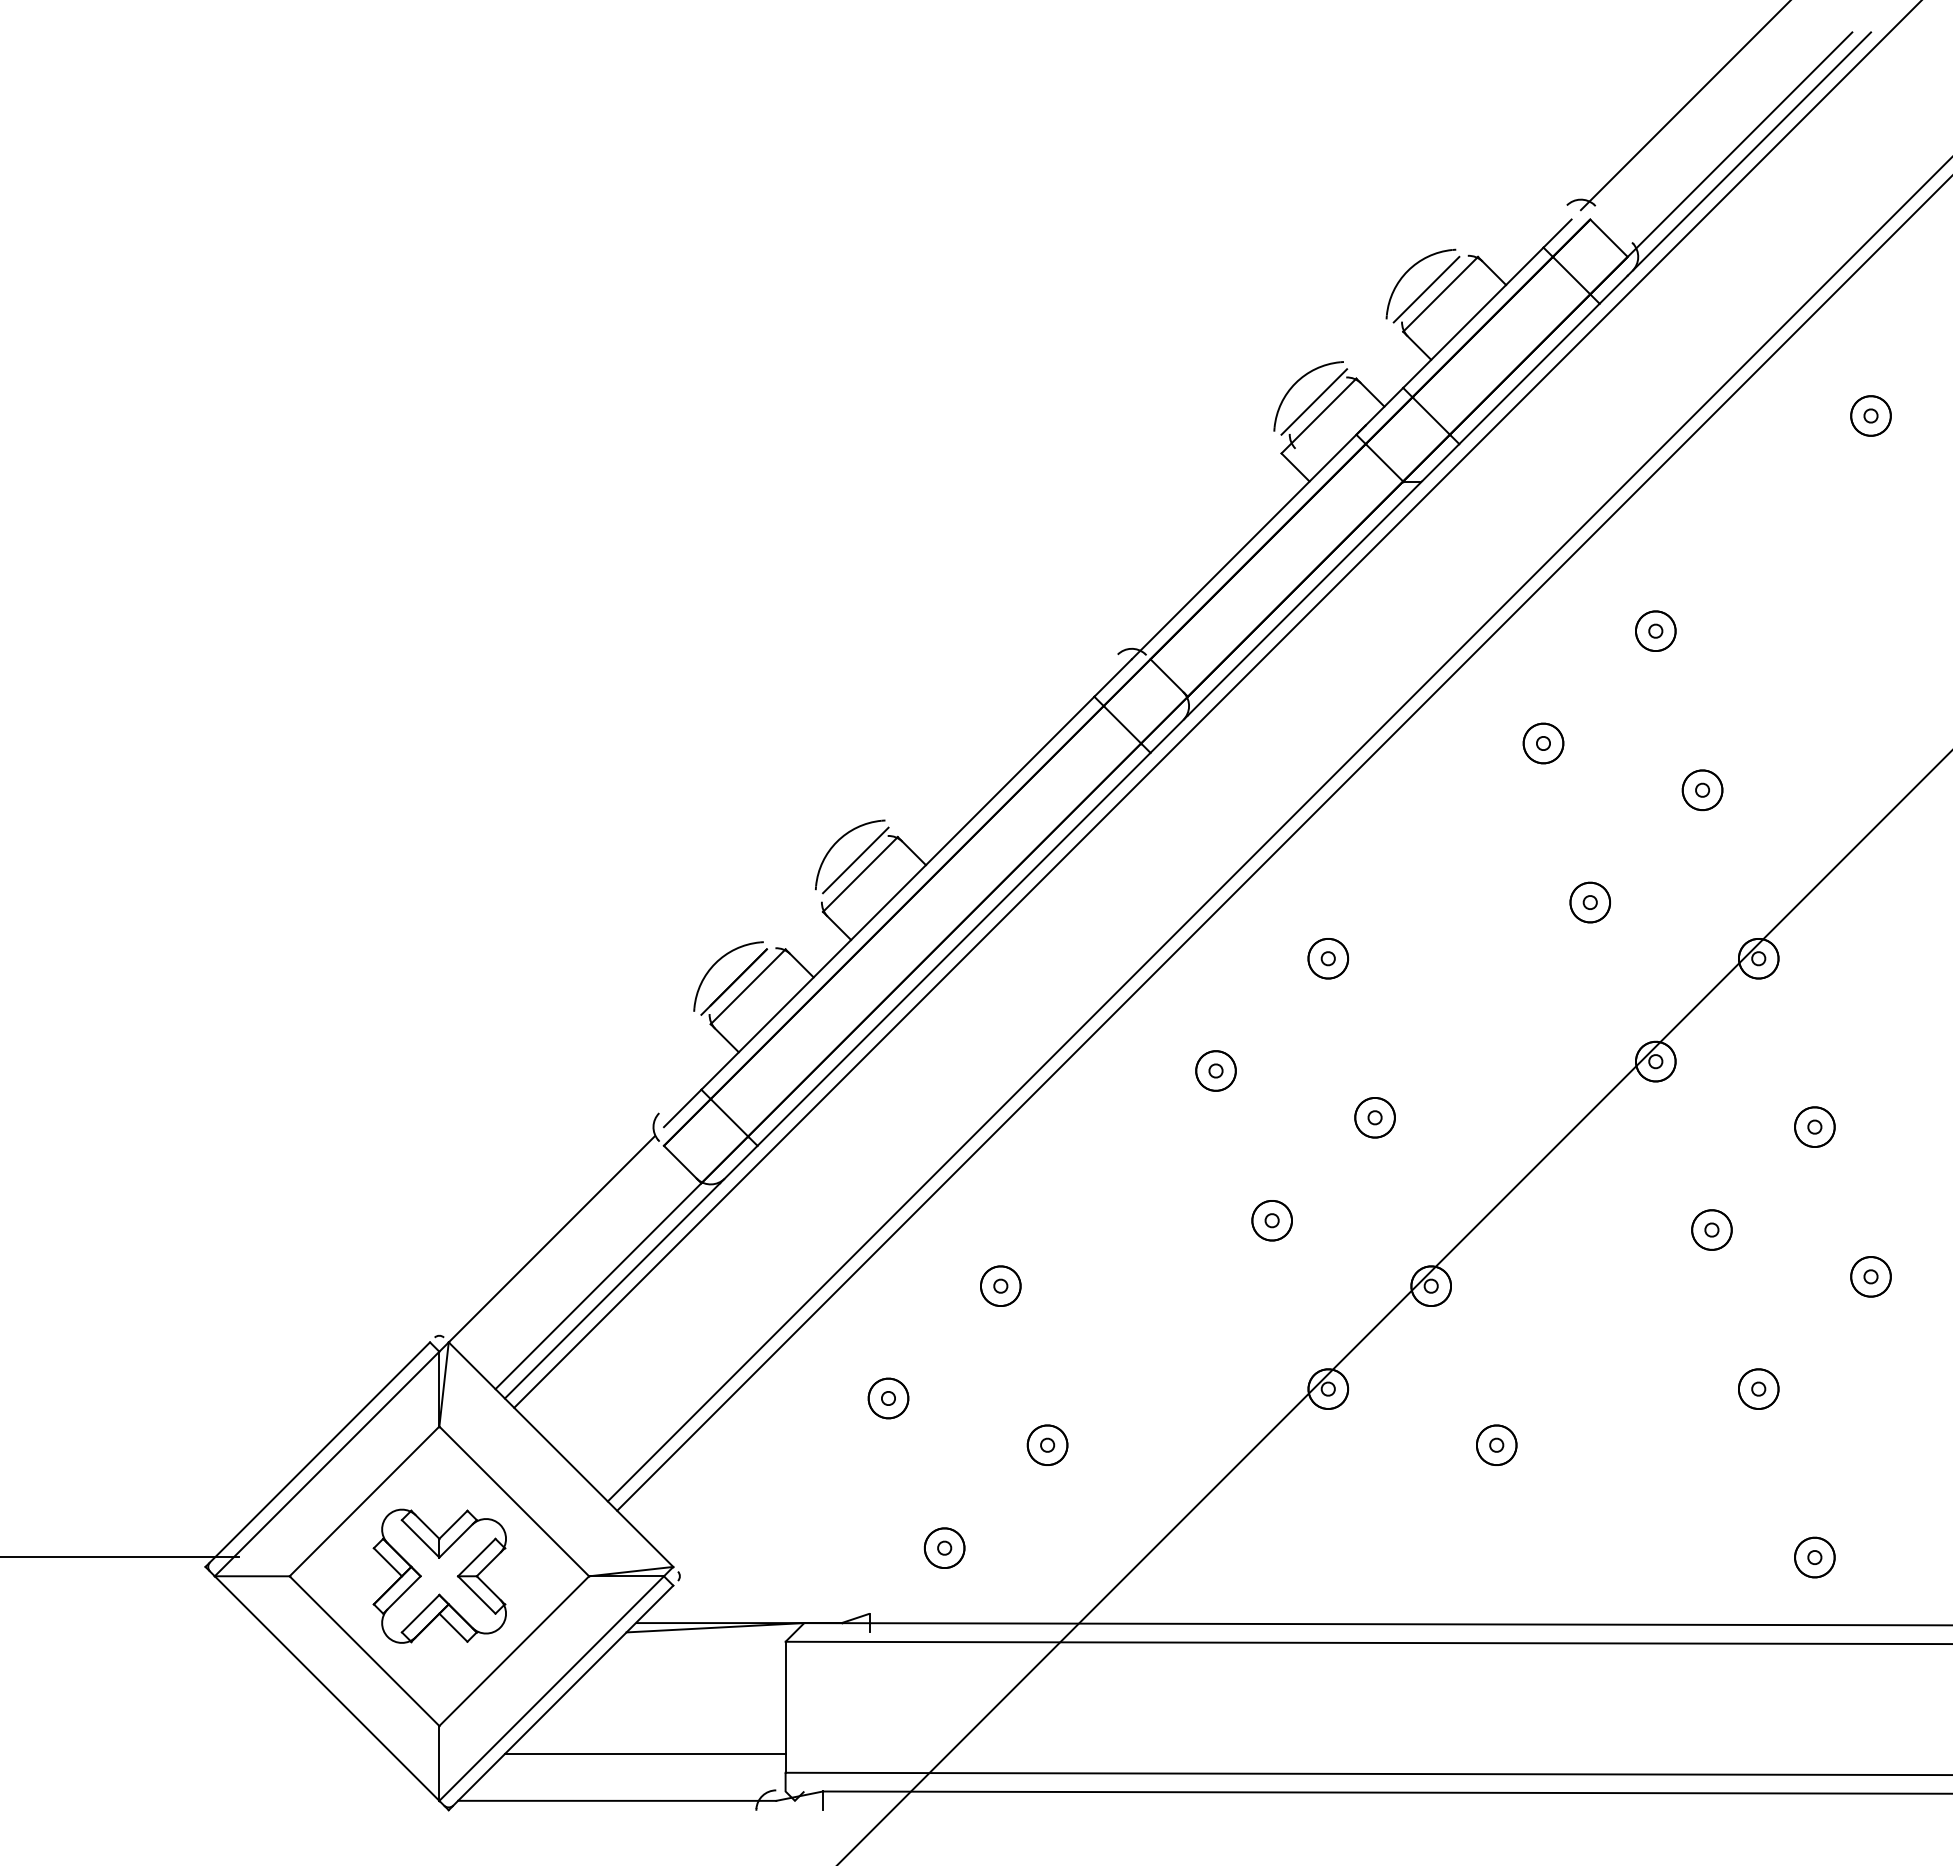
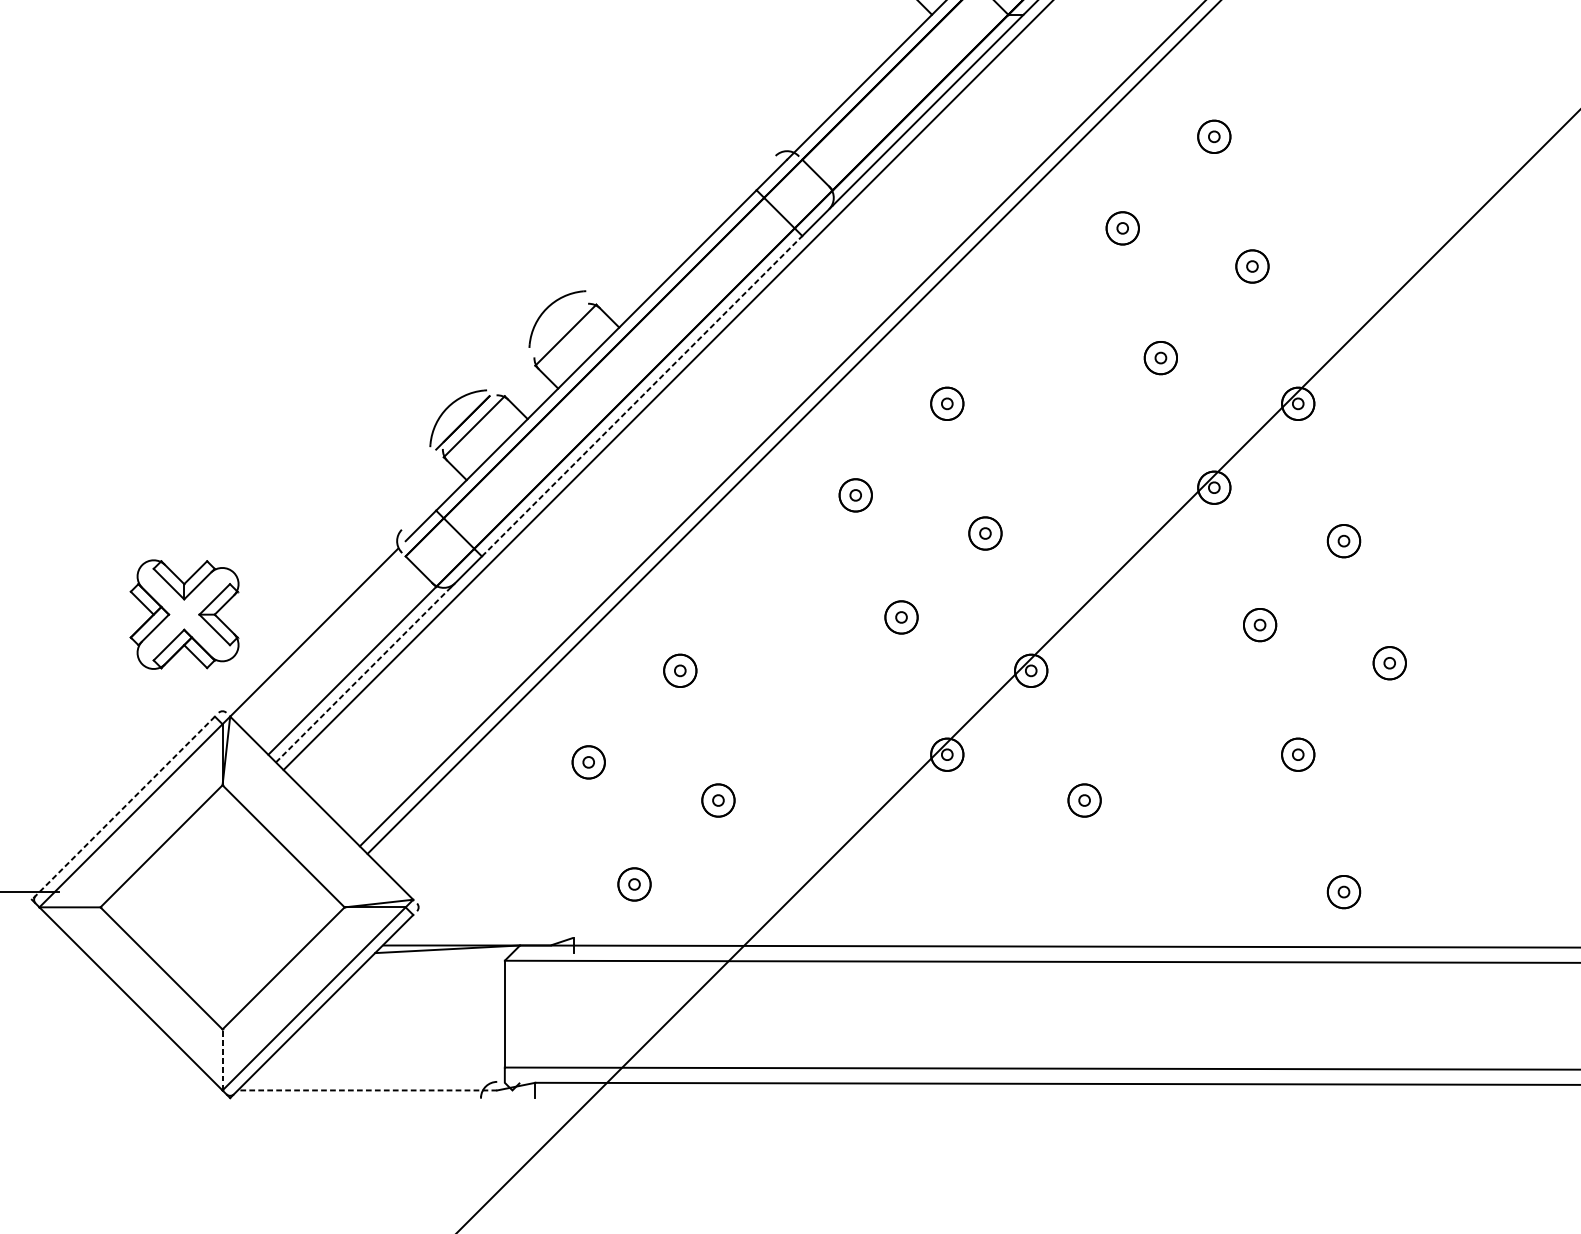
line: (855, 860) -> (561, 323), removed
line: (954, 949) -> (642, 396), solid -> dashed
line: (612, 1290) -> (363, 674), solid -> dashed
line: (317, 1454) -> (123, 808), solid -> dashed
part: (439, 1575) -> (184, 614), moved
line: (644, 1754) -> (389, 1052), removed
line: (439, 1762) -> (222, 1059), solid -> dashed
line: (616, 1800) -> (366, 1090), solid -> dashed

